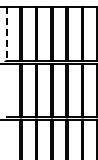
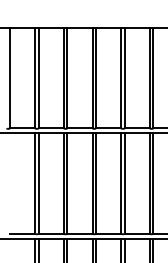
line: (6, 33) -> (9, 77), dashed -> solid

